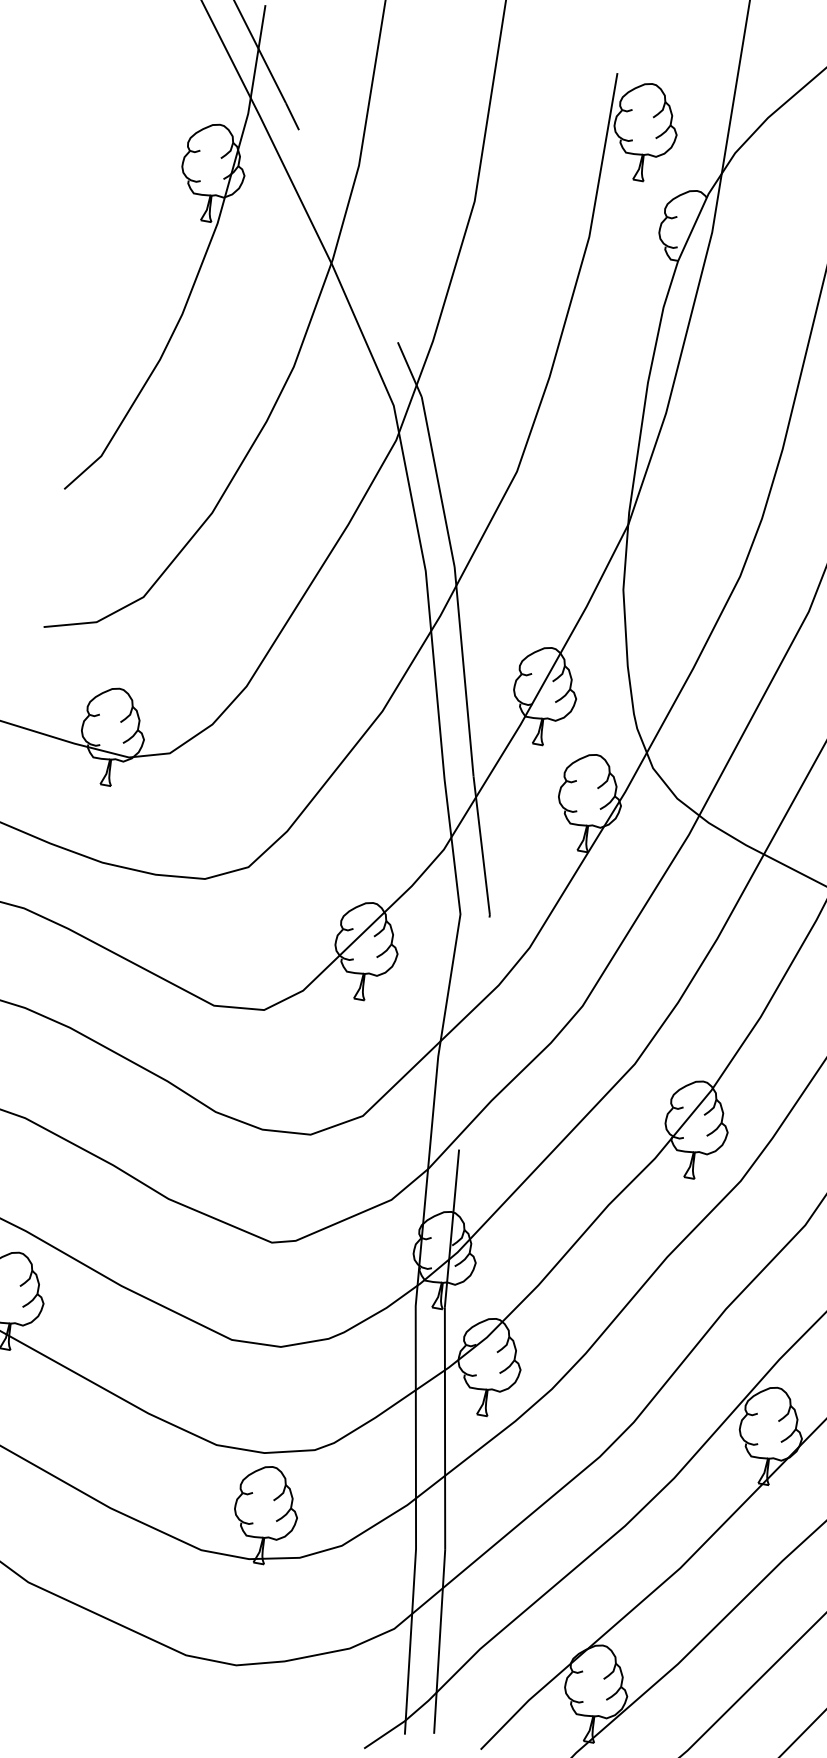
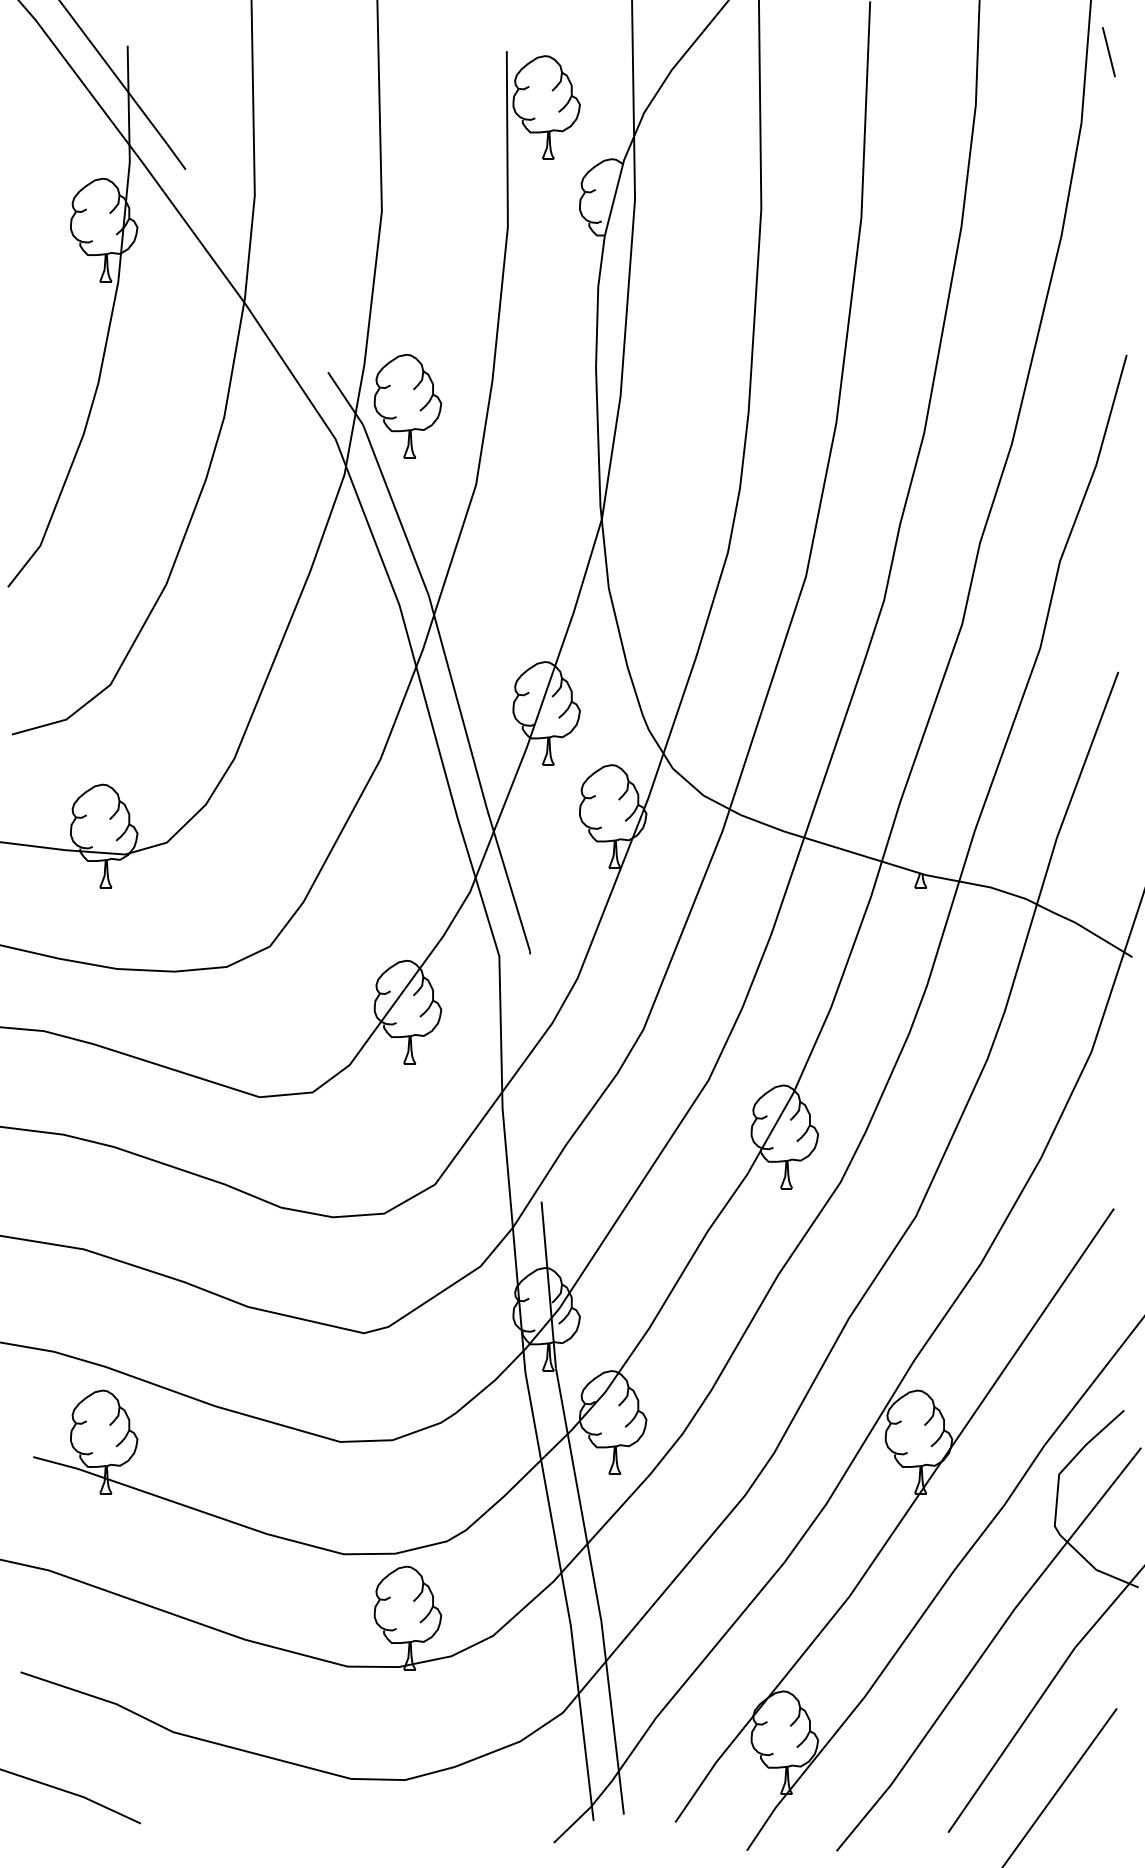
part: (466, 387) -> (407, 406), added

